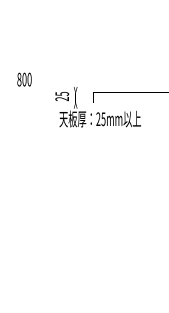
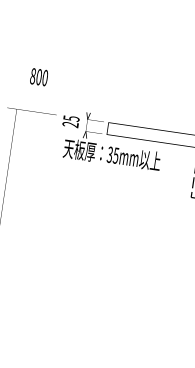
text: (24, 79) -> (39, 77), moved
text: (98, 119) -> (110, 155), 25mm -> 35mm

